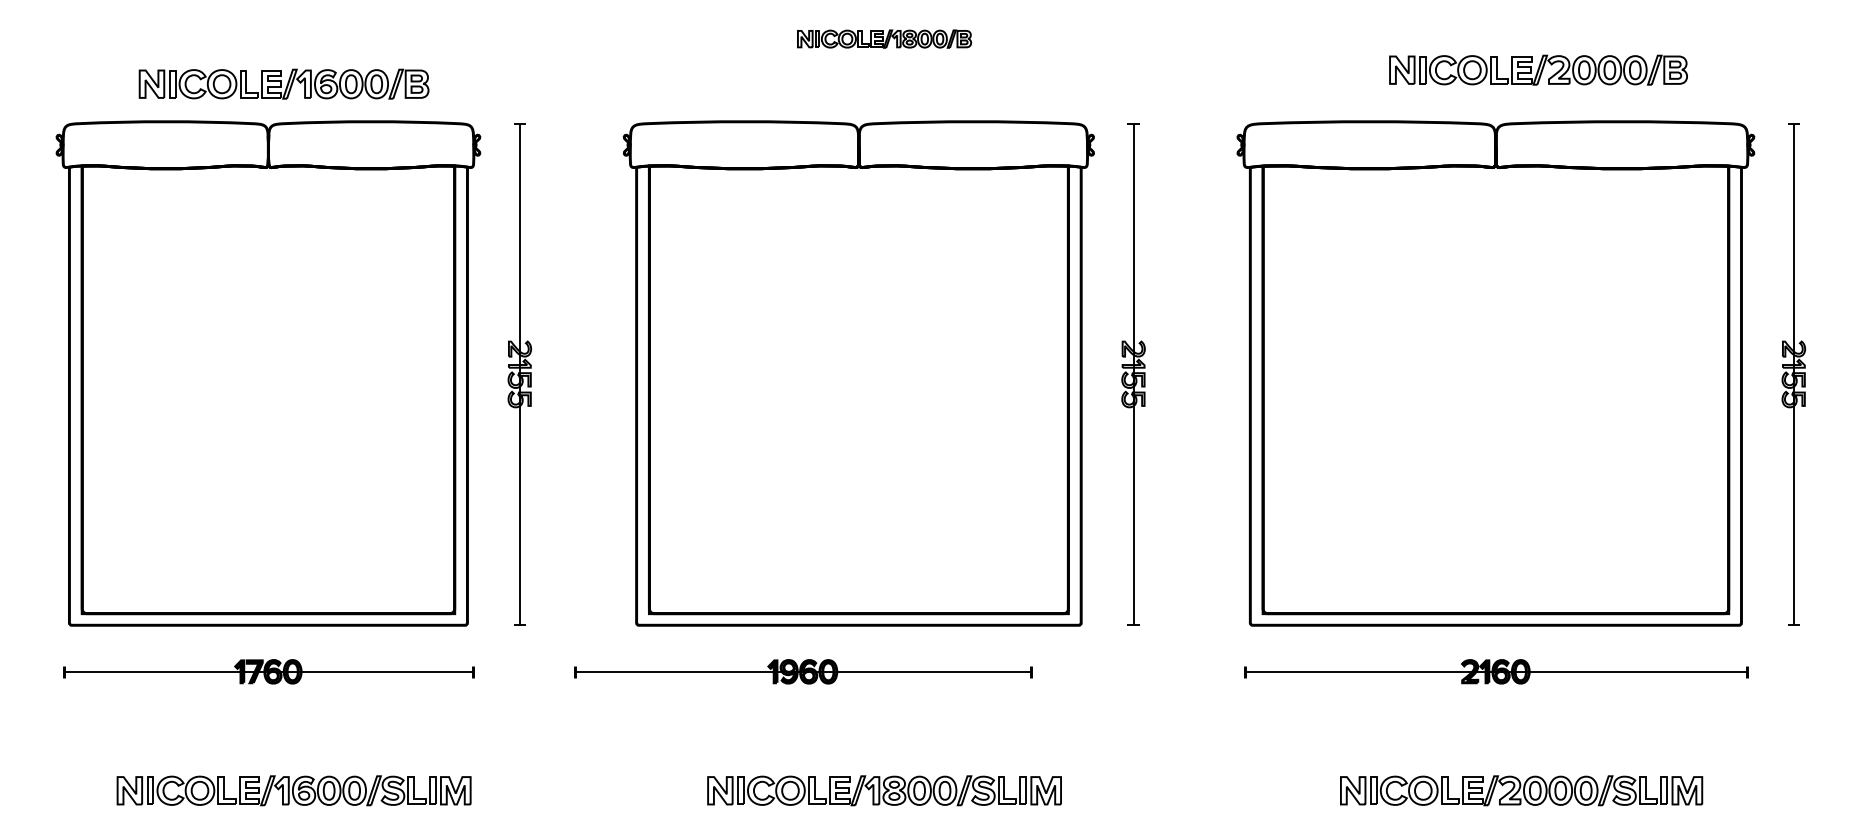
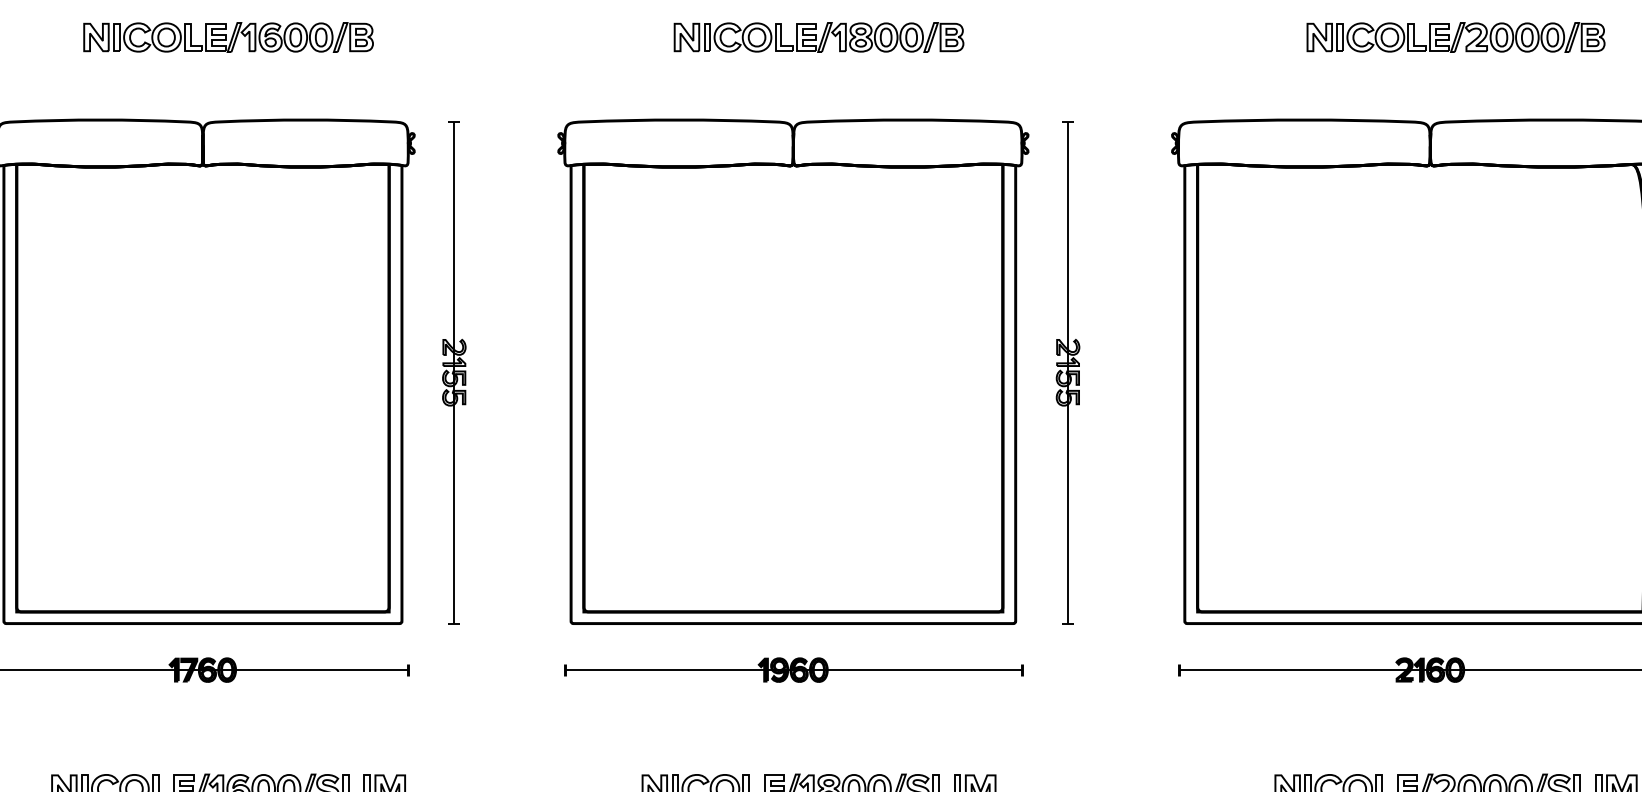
part: (884, 38) -> (818, 36), size x1.67
part: (1538, 69) -> (1455, 36), moved
part: (283, 83) -> (227, 36), moved
part: (803, 671) -> (793, 669), moved

